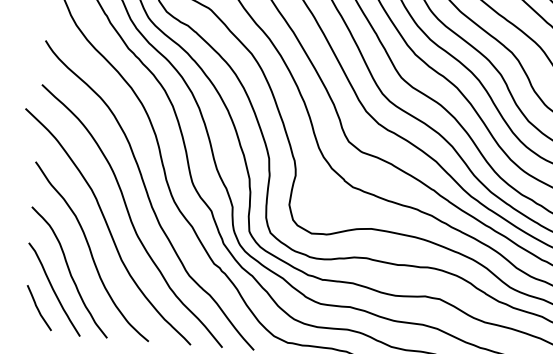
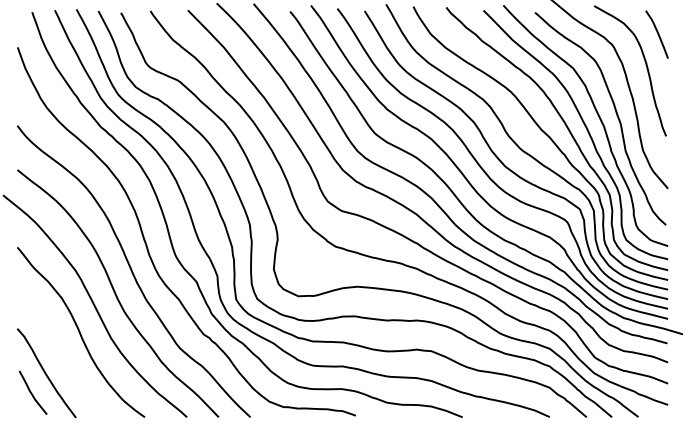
curve: (69, 272) -> (60, 354), removed

